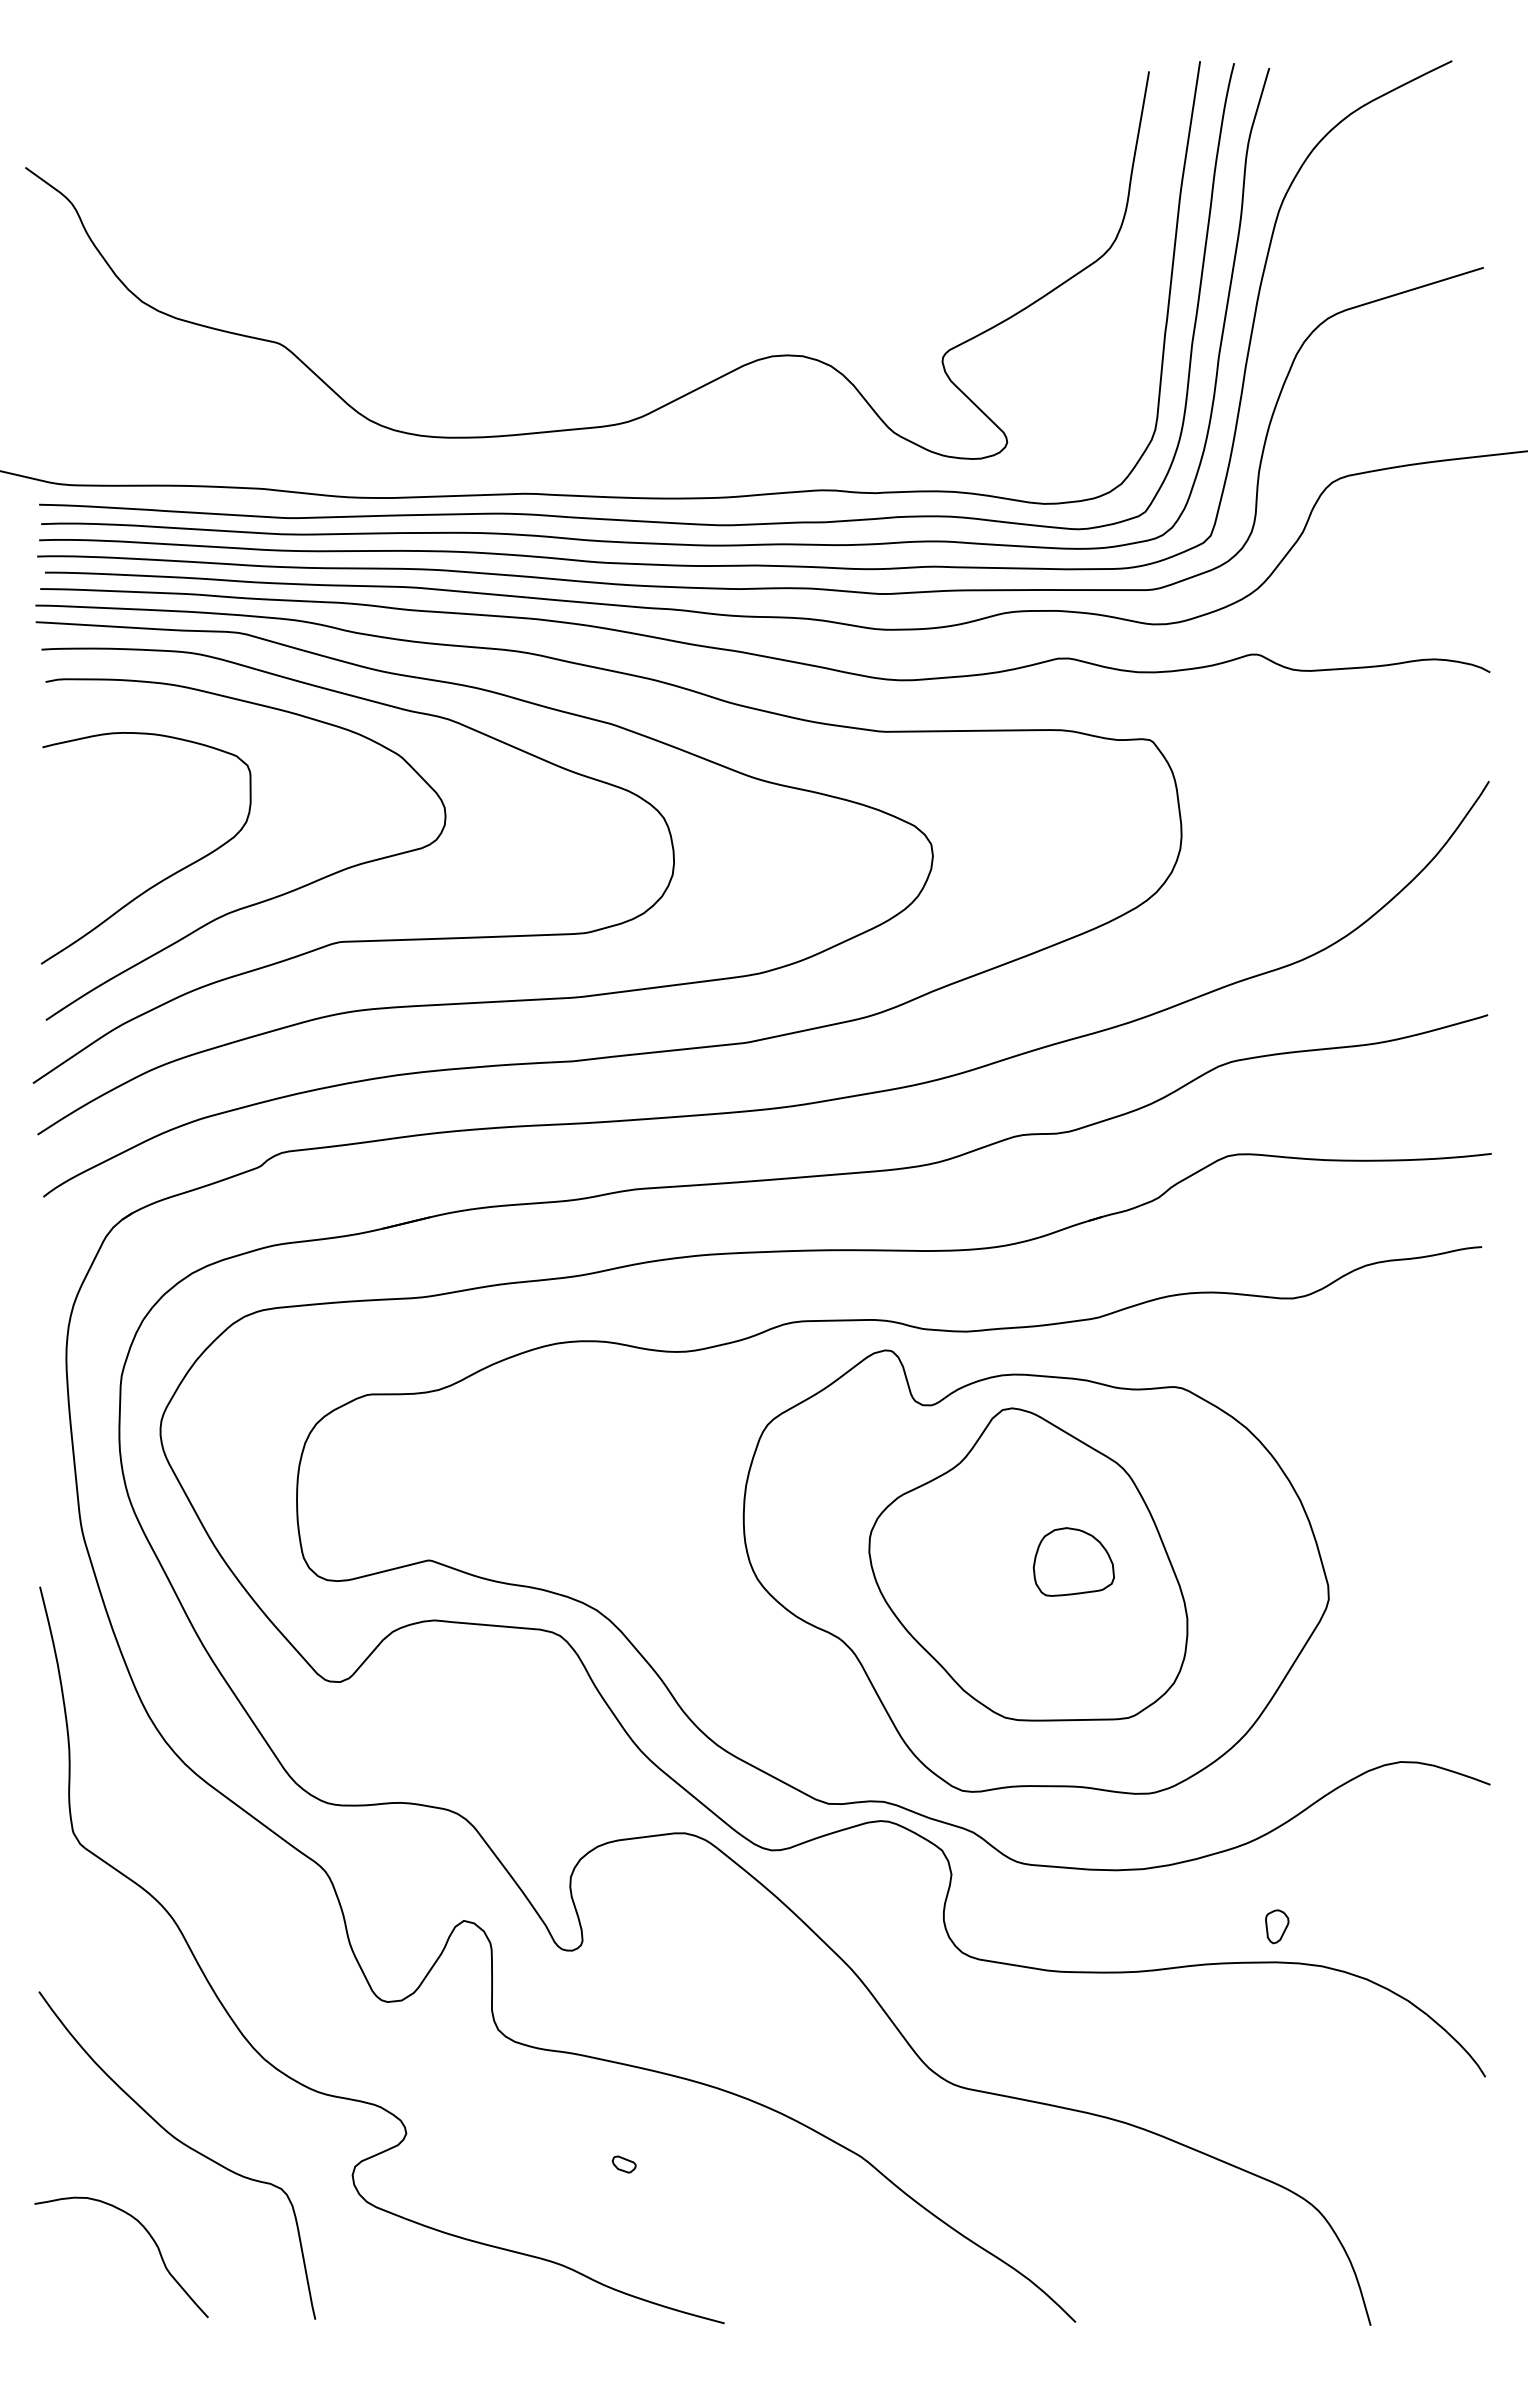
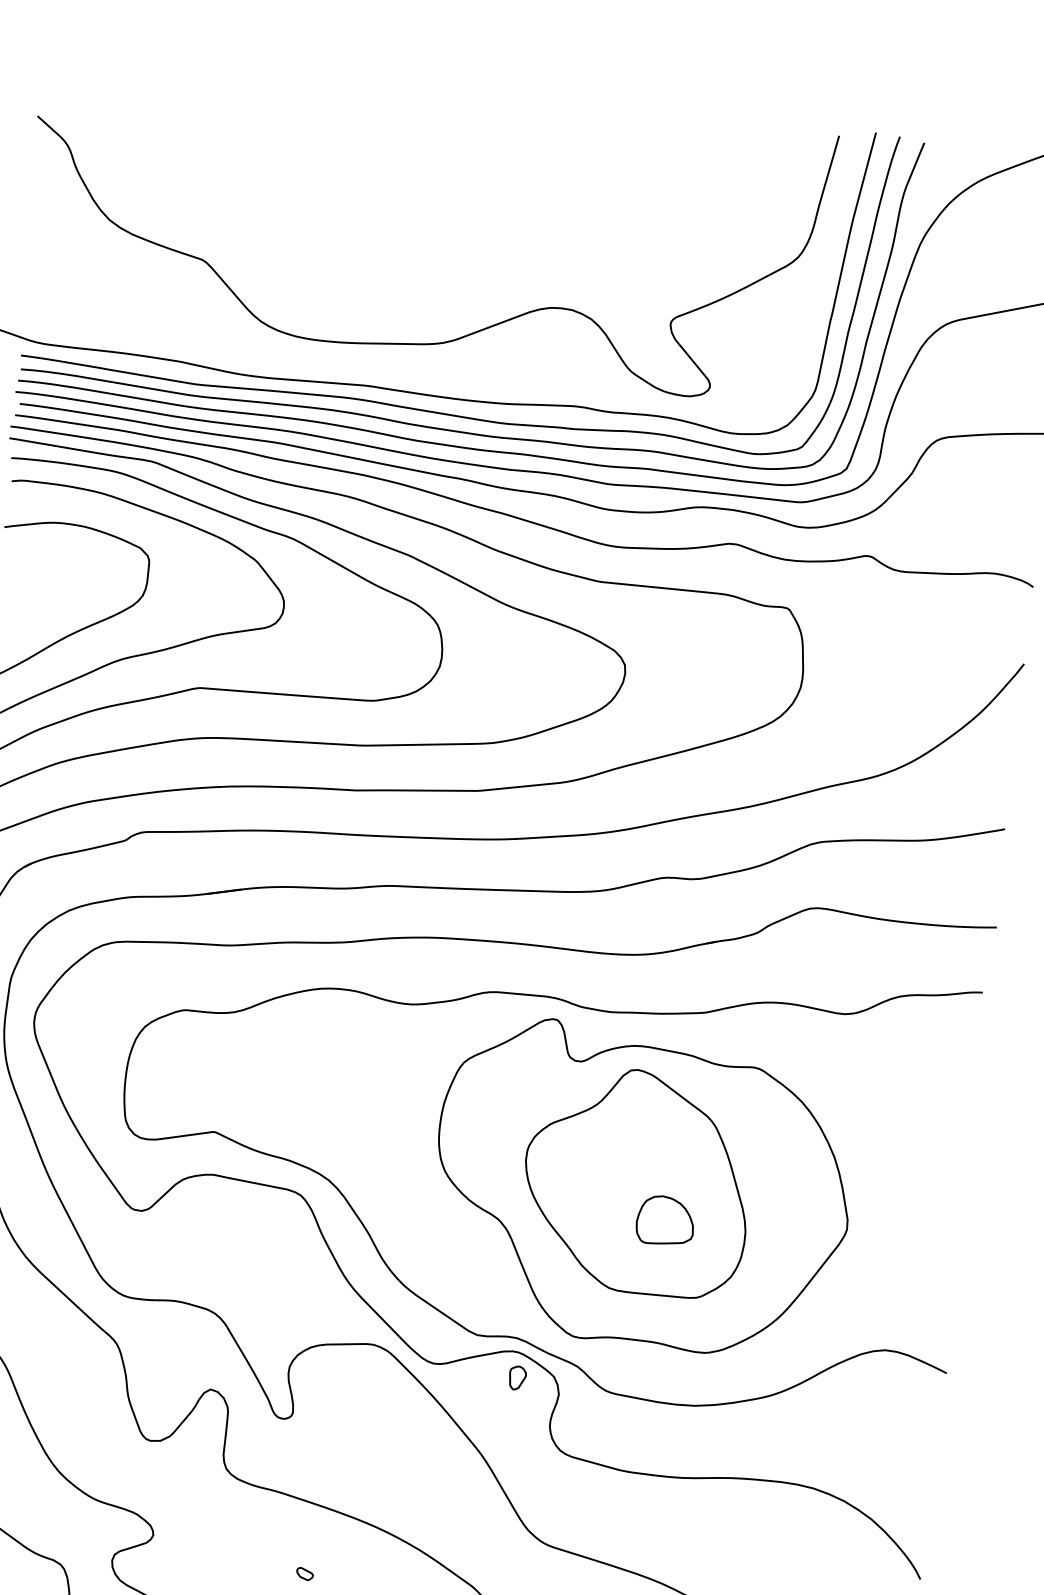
part: (1073, 1561) -> (665, 1220), moved
part: (1277, 1926) -> (517, 1377), moved

